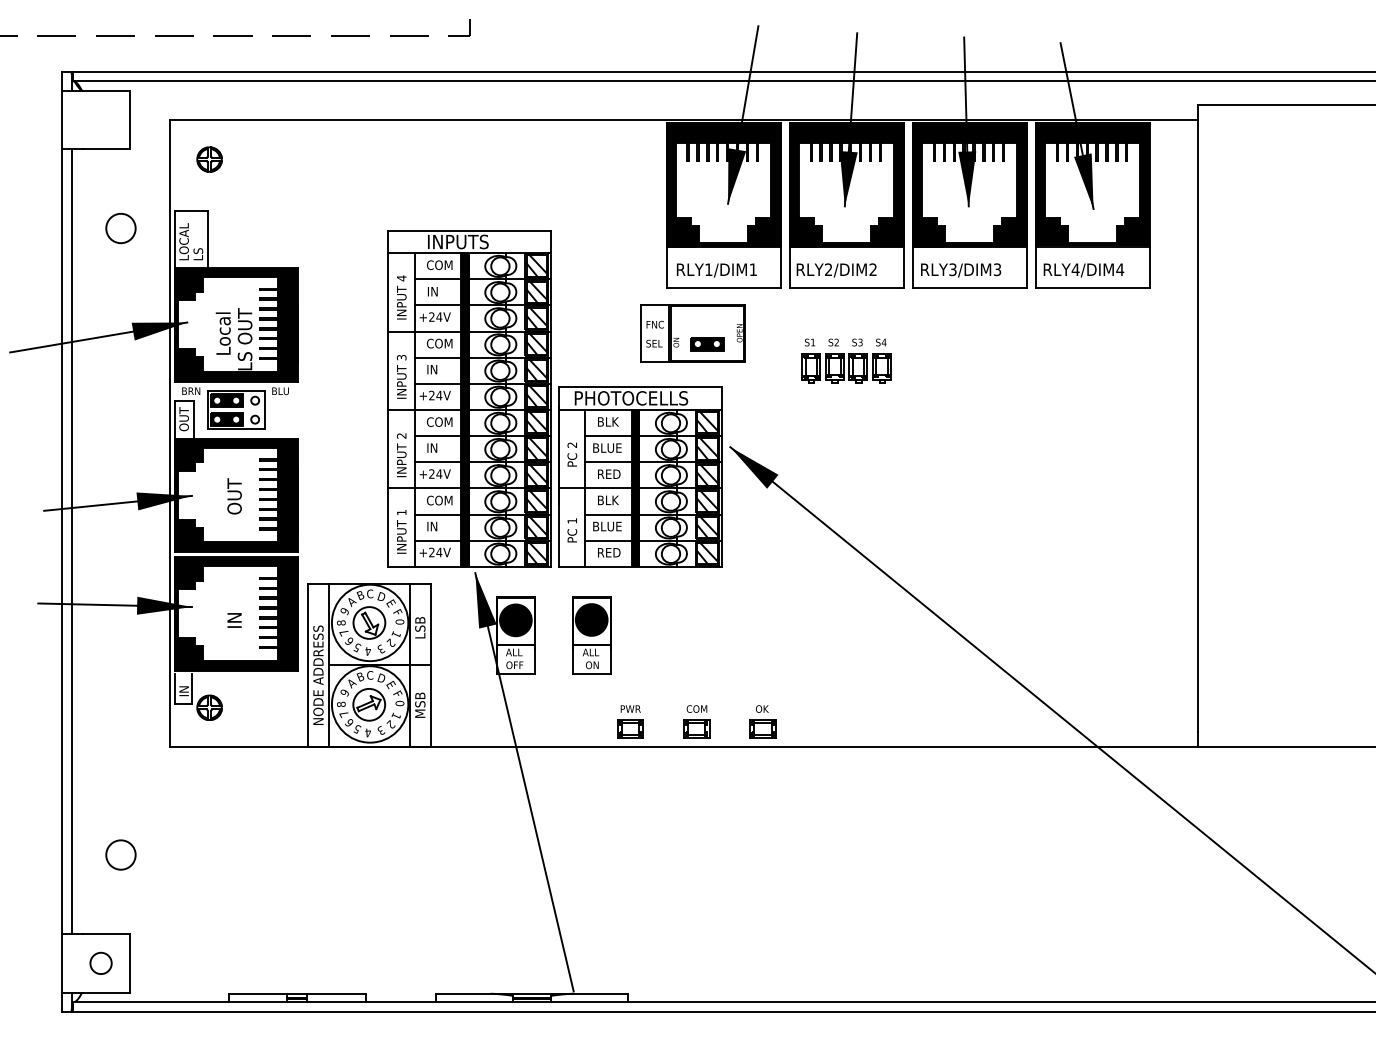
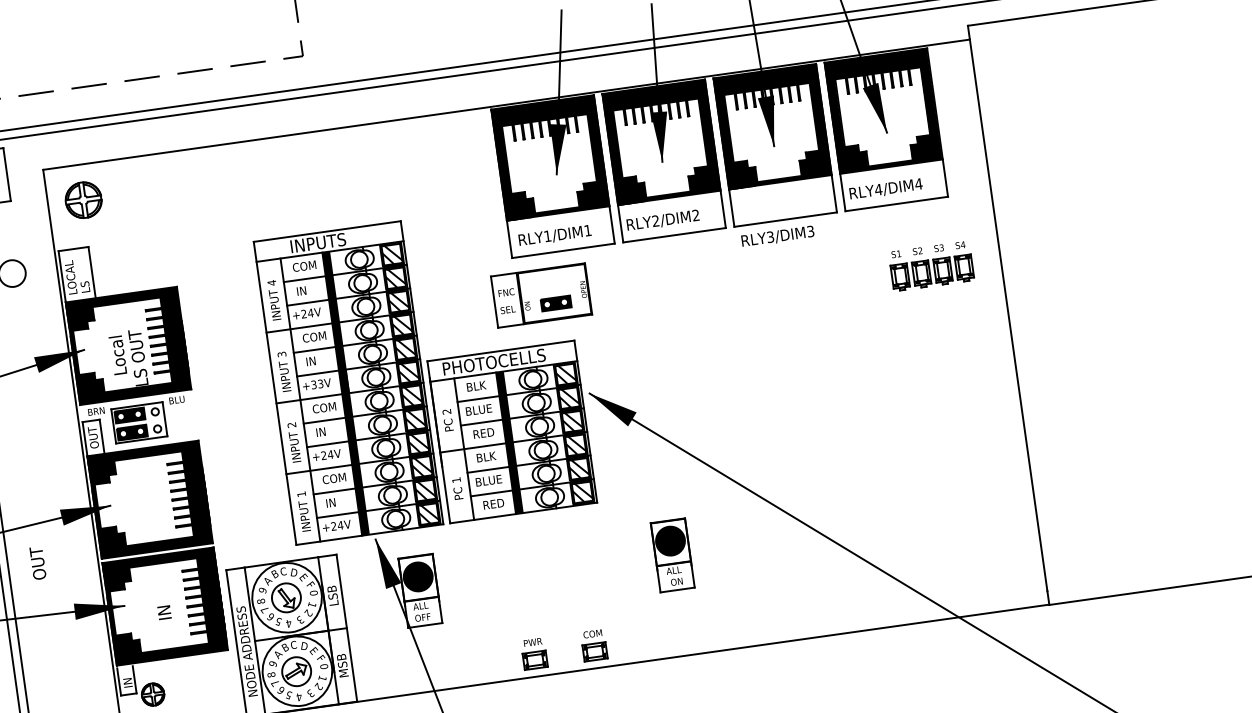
part: (209, 159) -> (83, 200), size x1.6
text: (961, 270) -> (778, 236), moved
part: (846, 360) -> (931, 265), moved
text: (435, 395) -> (317, 384), +24V -> +33V
text: (234, 496) -> (37, 563), moved
part: (591, 635) -> (672, 555), moved
part: (762, 721) -> (653, 636), removed

